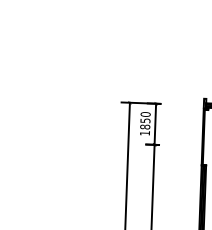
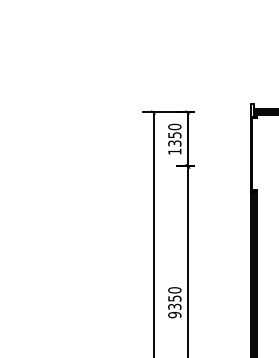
text: (144, 127) -> (174, 143), 1850 -> 1350

